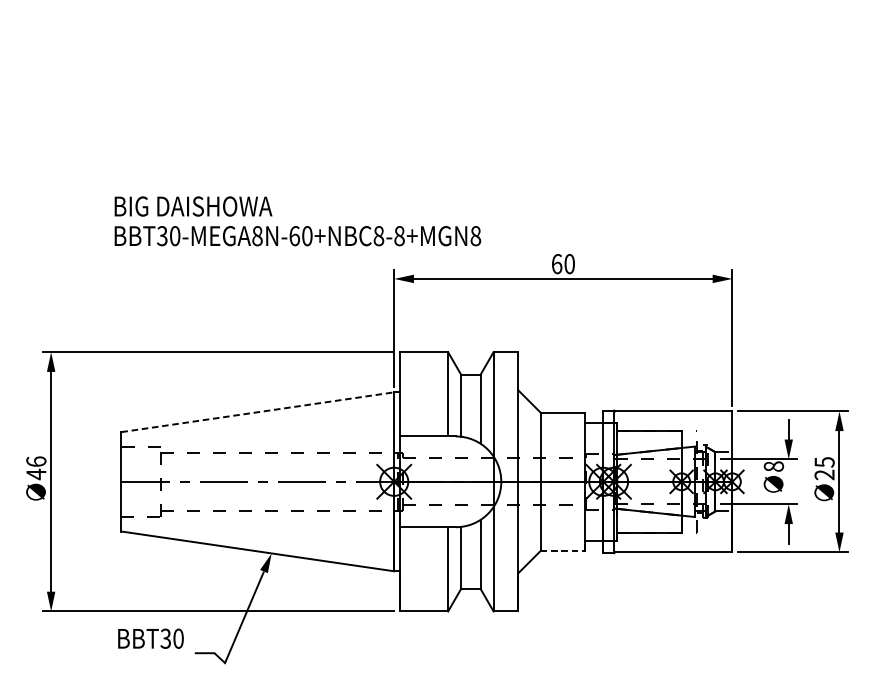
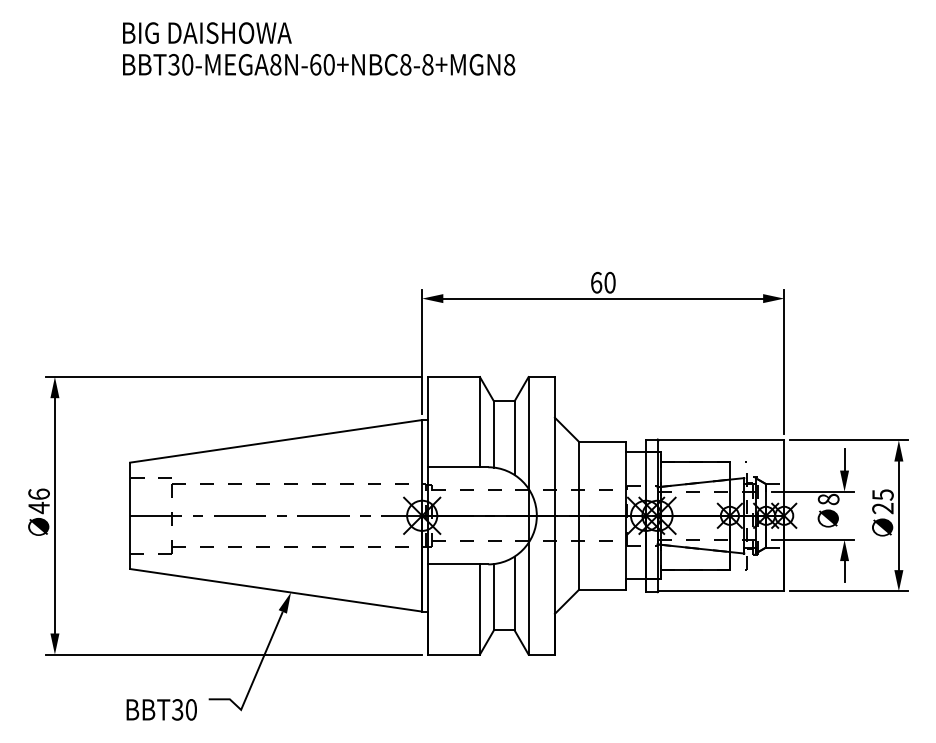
text: (298, 220) -> (319, 48), moved
line: (258, 412) -> (276, 441), dashed -> solid
line: (562, 550) -> (602, 589), dashed -> solid
text: (150, 638) -> (161, 709), moved

